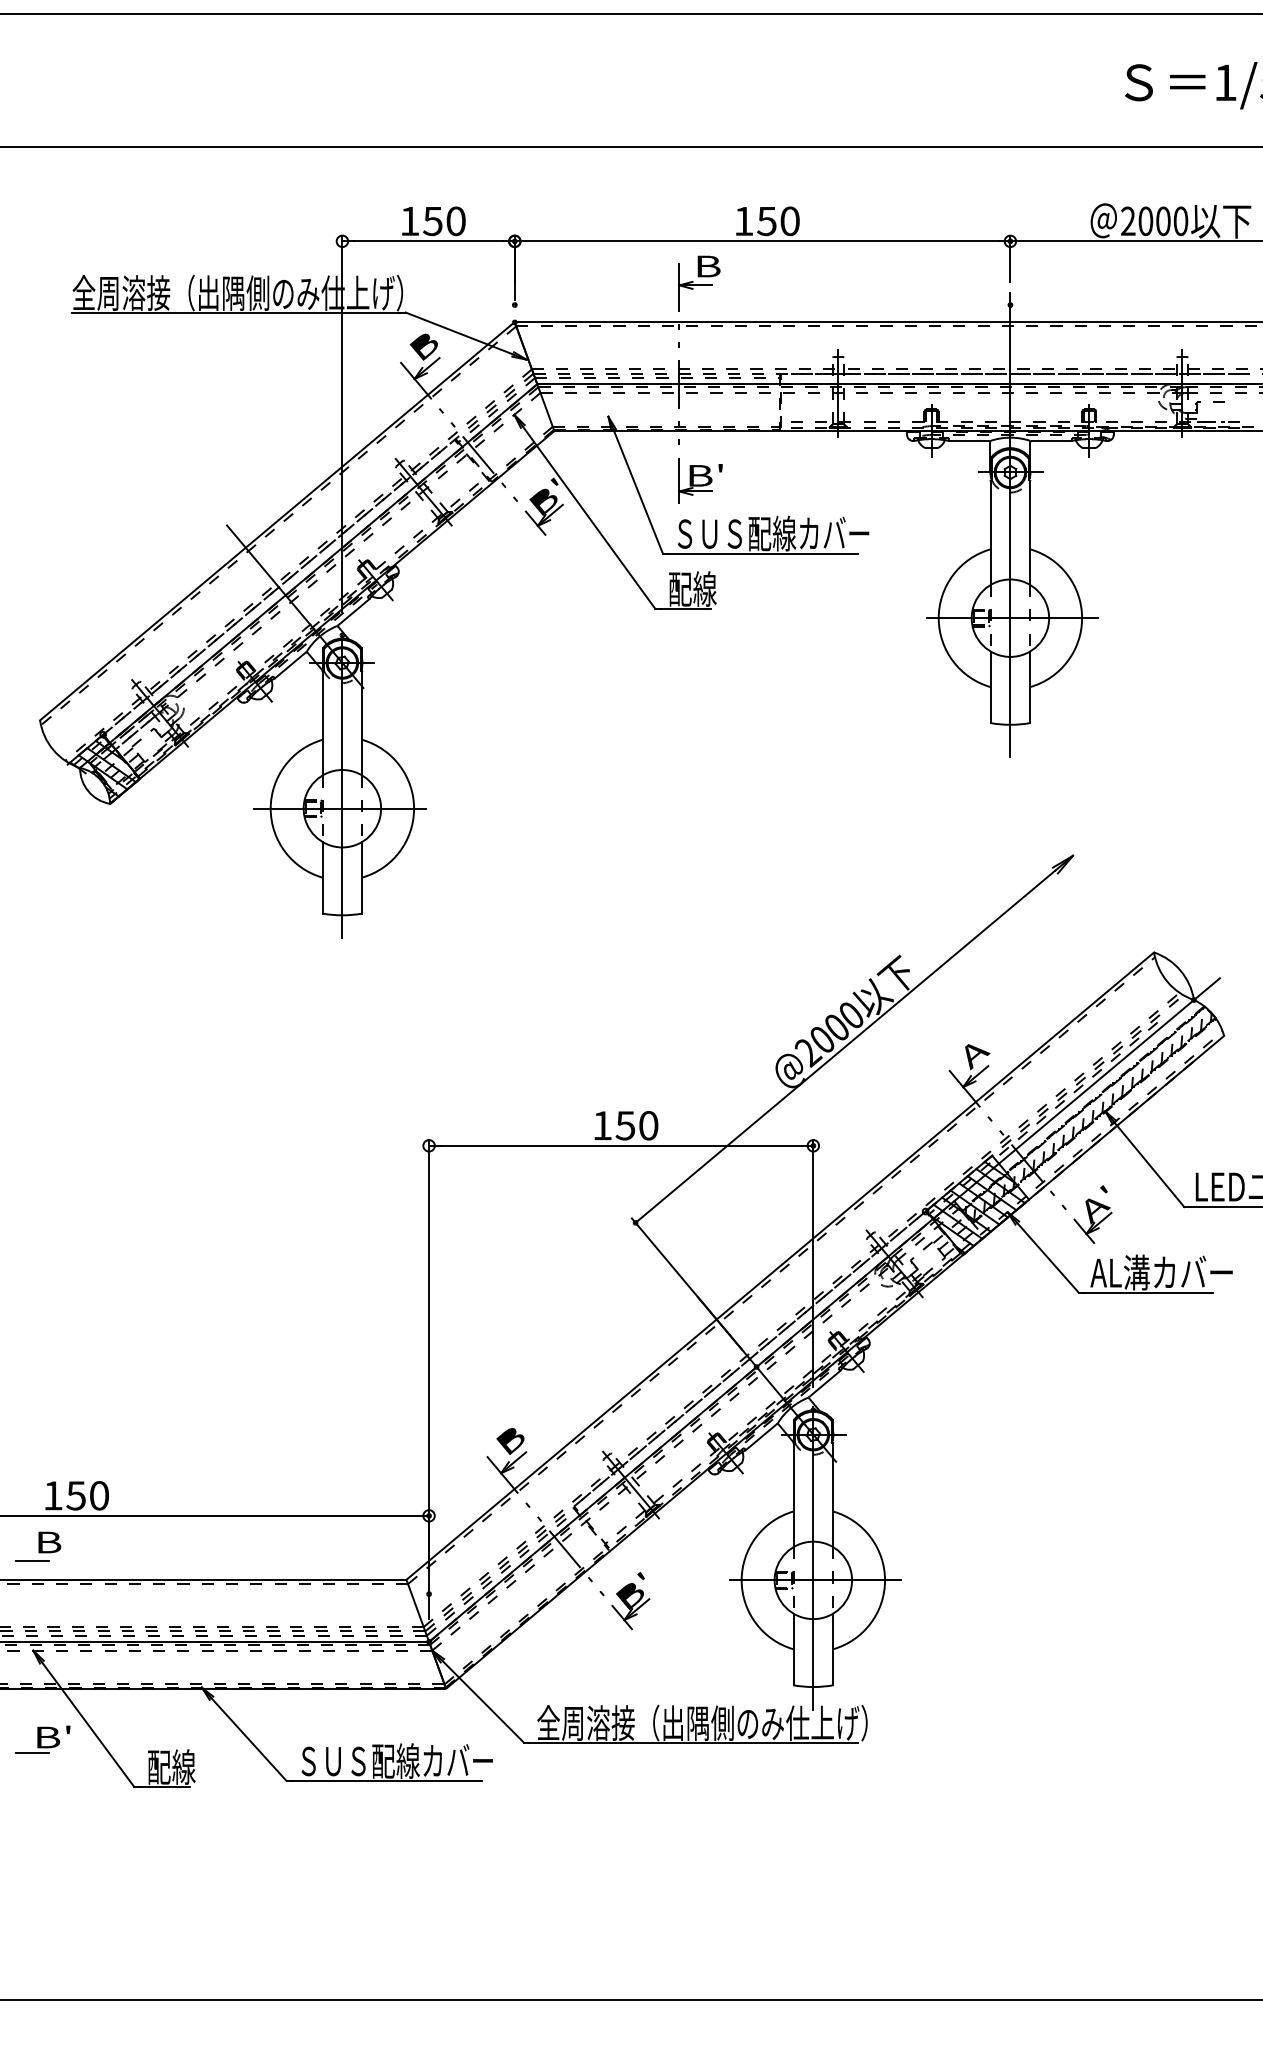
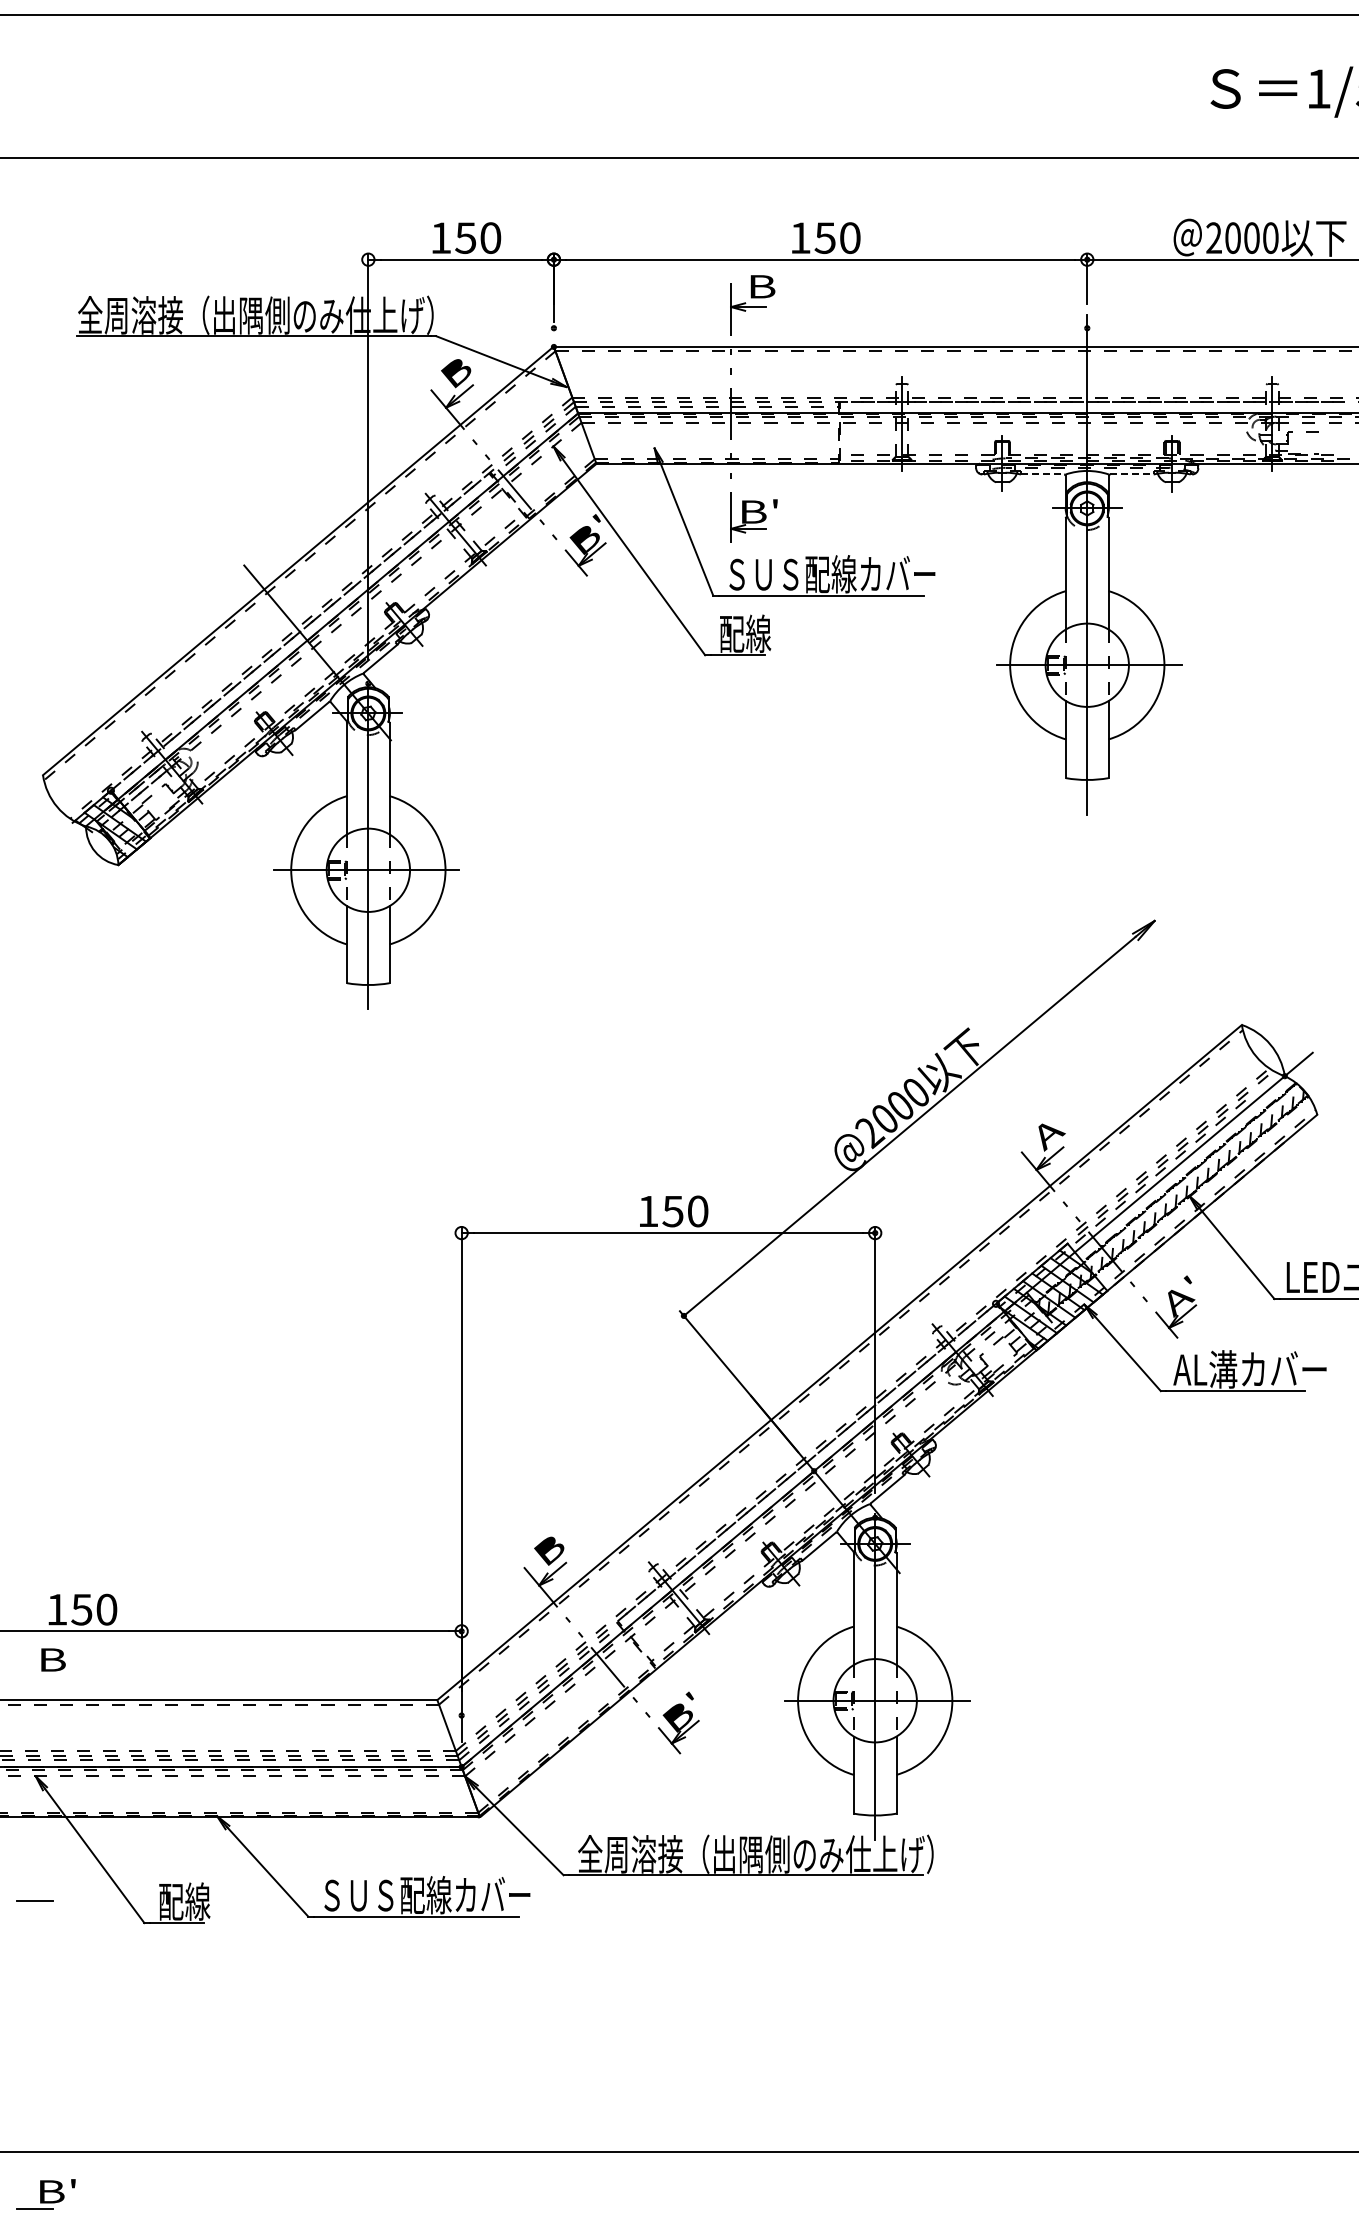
line: (968, 440) -> (1042, 474), solid -> dashed
line: (1052, 440) -> (1132, 474), solid -> dashed
line: (32, 1560) -> (34, 1900), moved
part: (42, 1739) -> (45, 2194), moved

